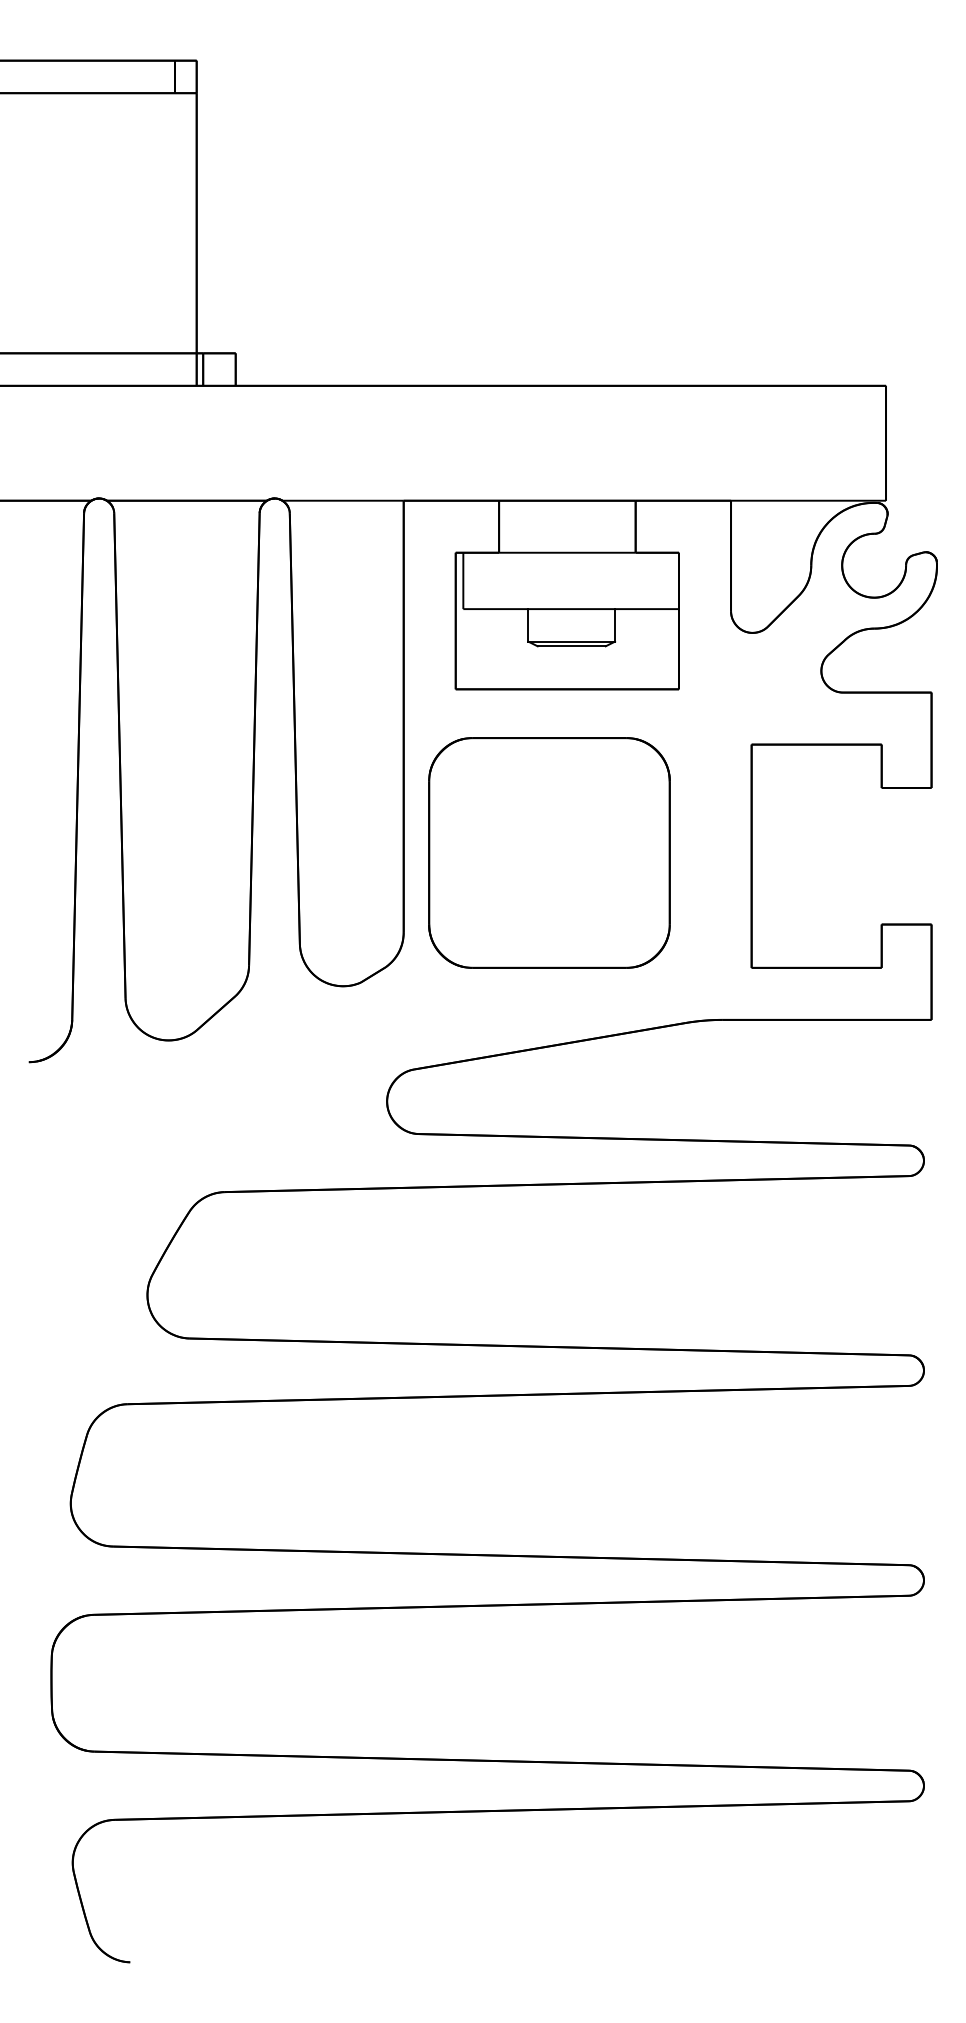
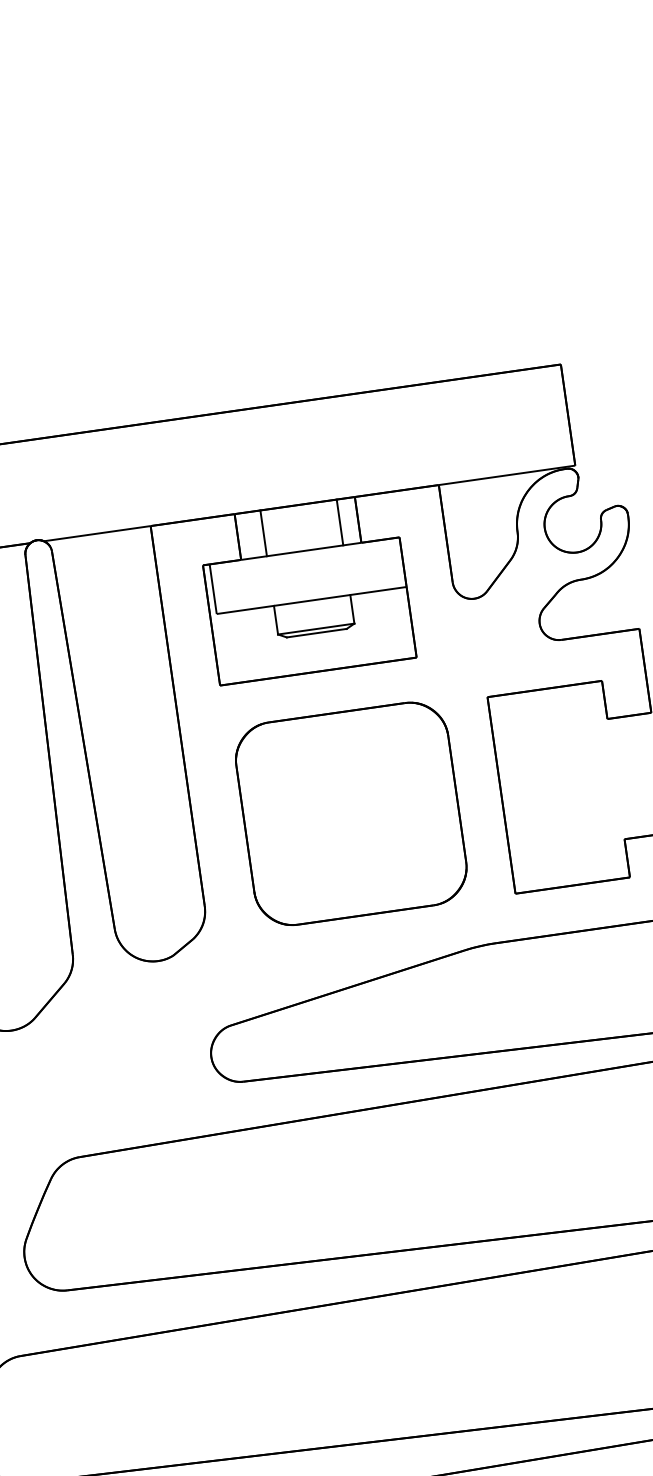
line: (528, 526) -> (263, 533), added
line: (615, 526) -> (340, 522), added
part: (549, 852) -> (351, 813), moved

